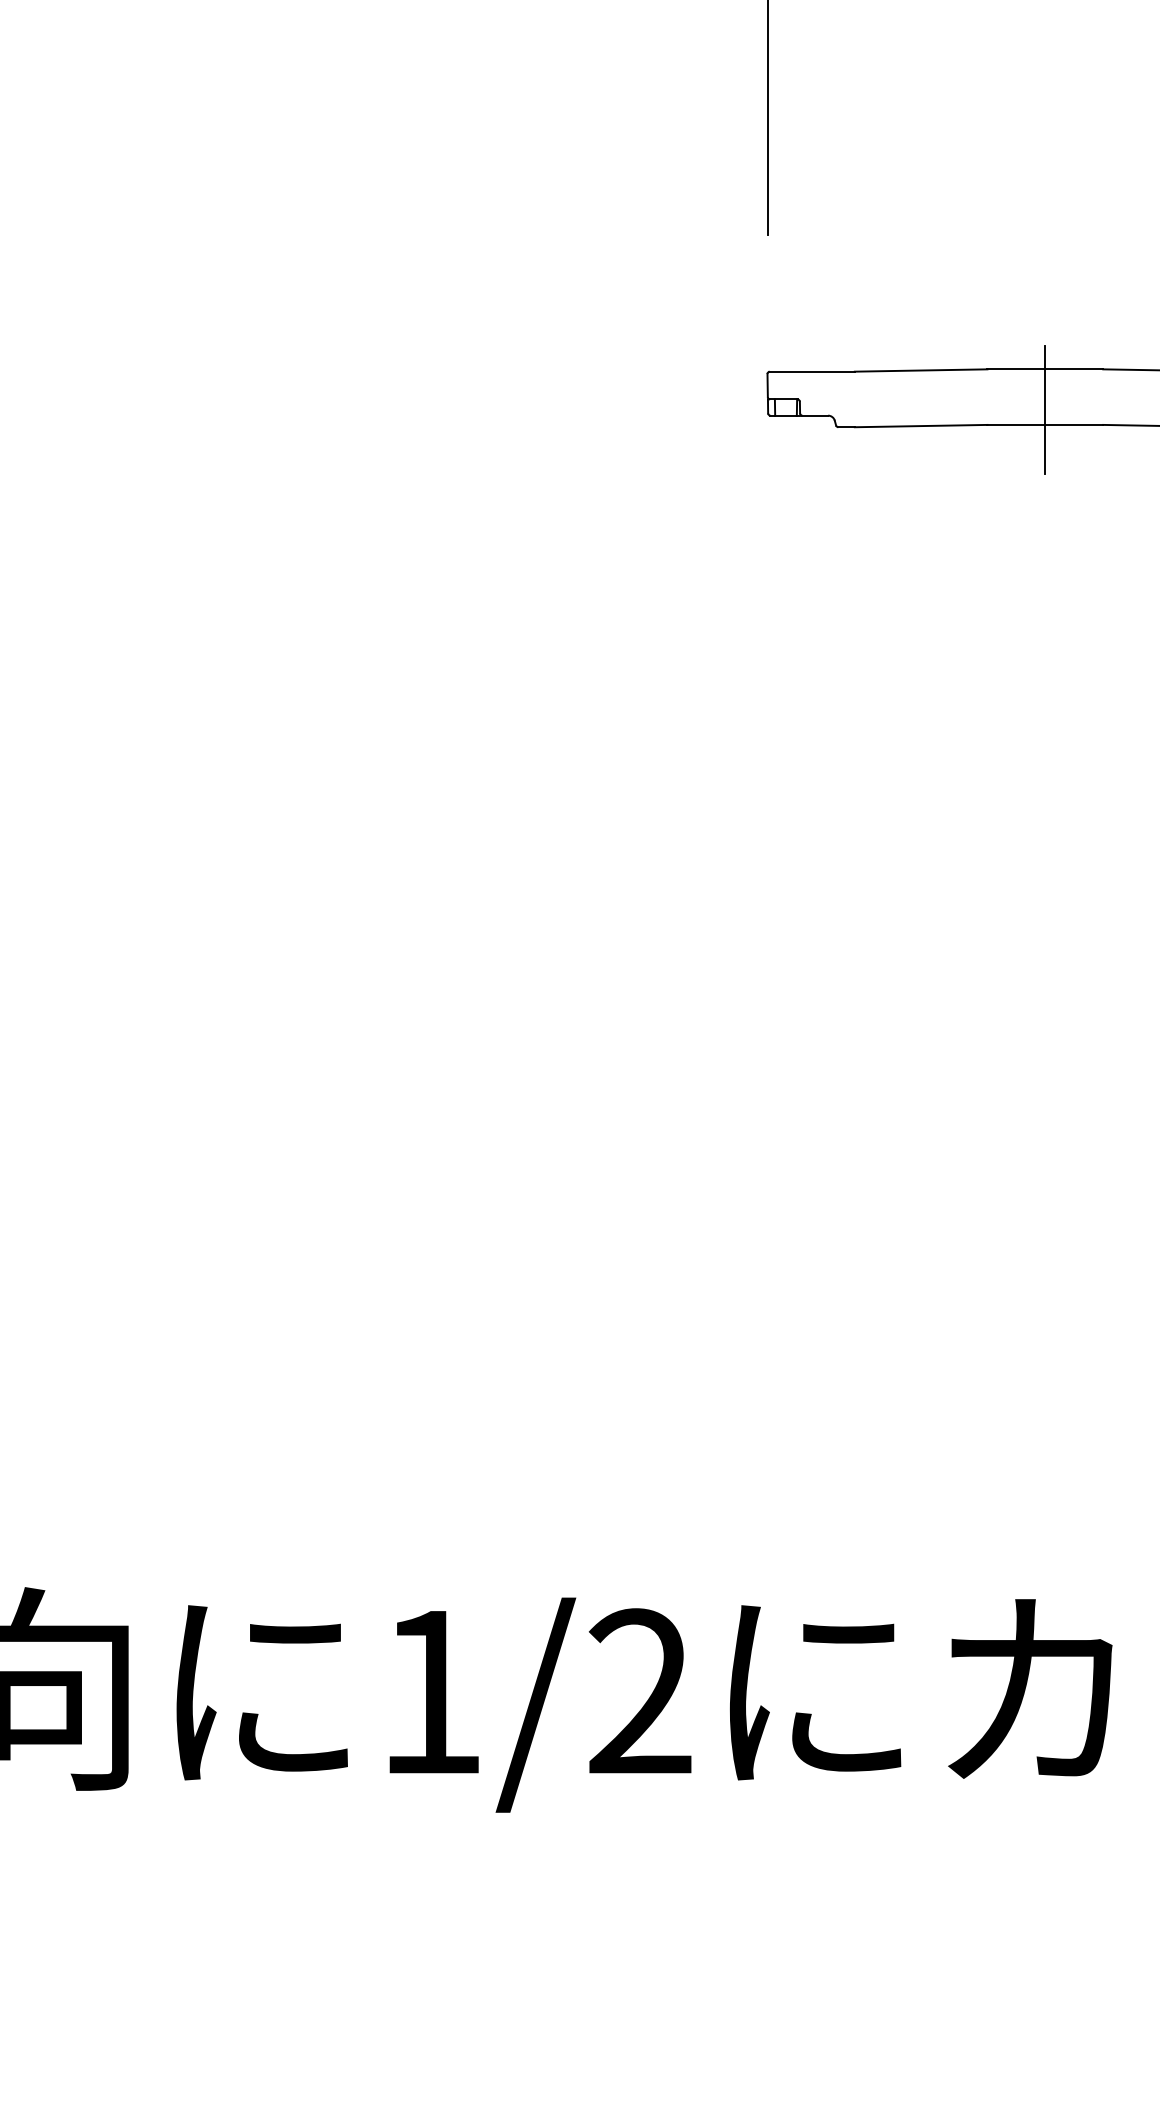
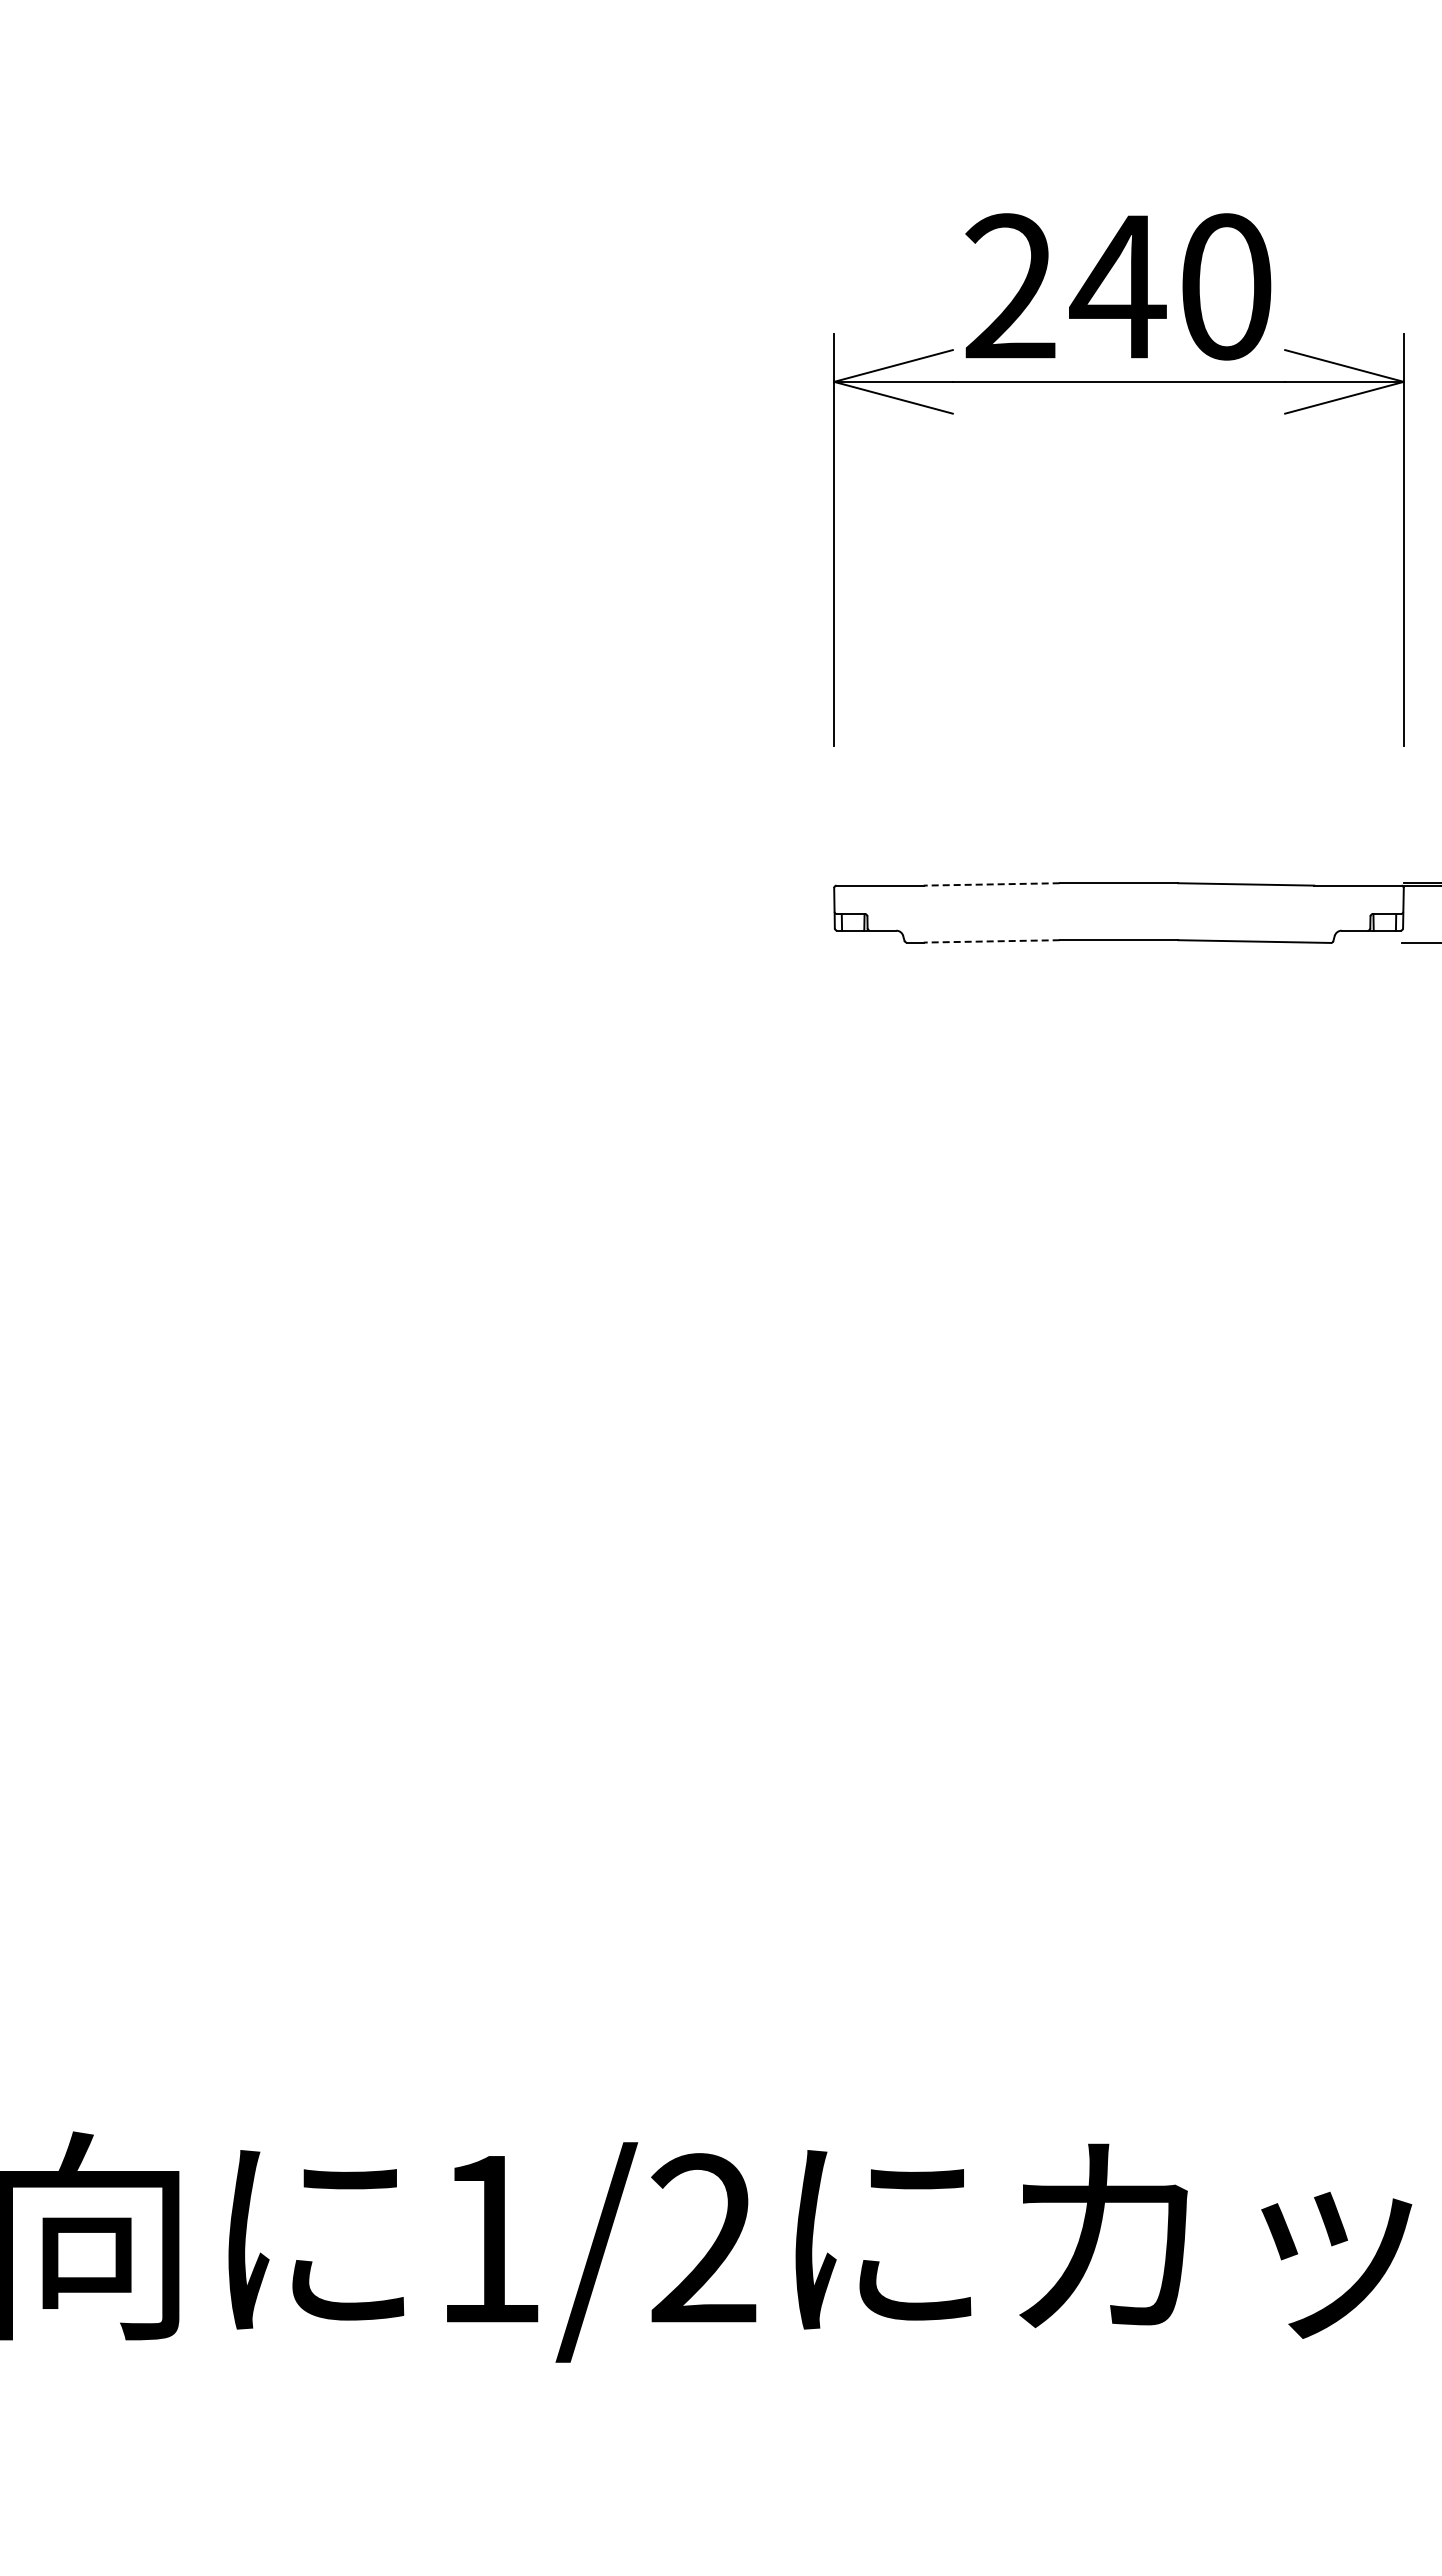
line: (920, 370) -> (991, 884), solid -> dashed
line: (1045, 409) -> (1119, 924), removed
line: (920, 426) -> (991, 941), solid -> dashed

